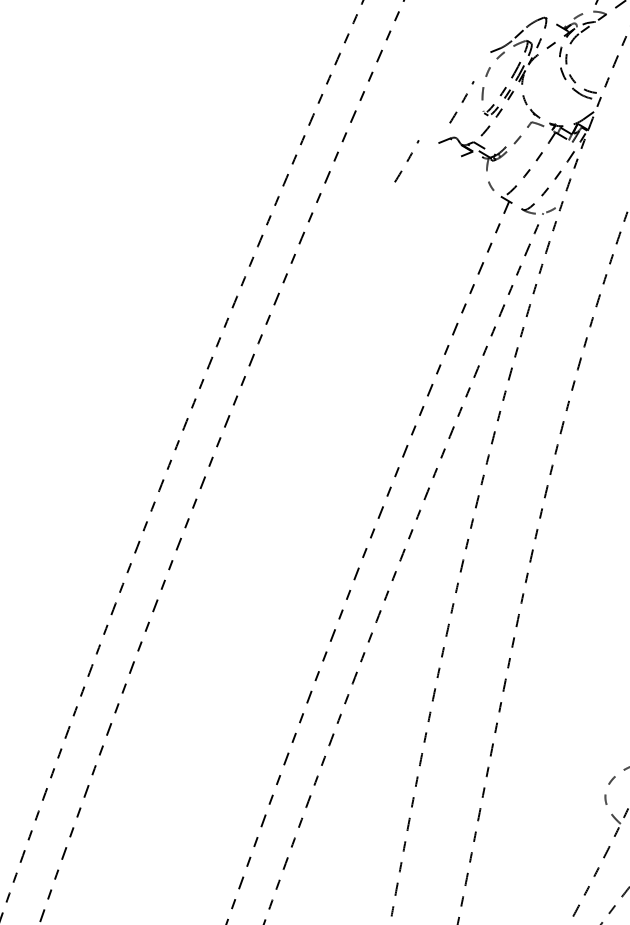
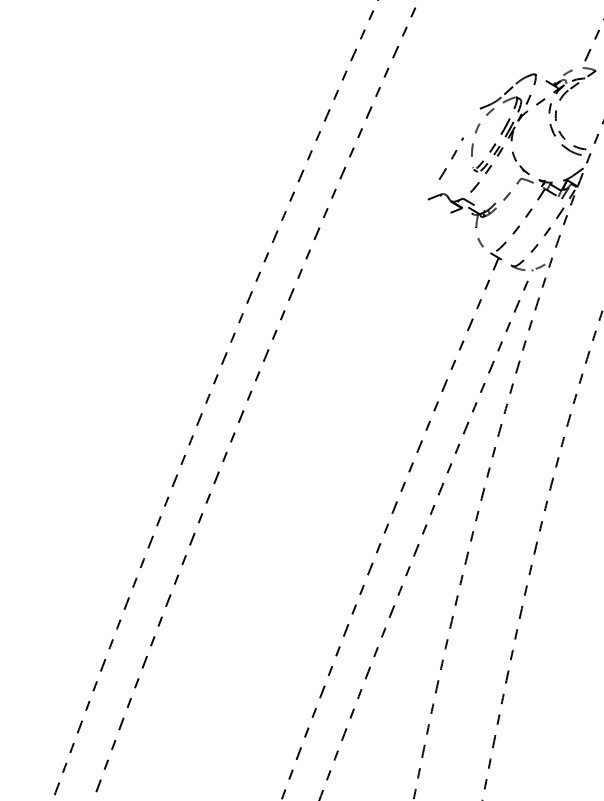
arc: (406, 161) -> (395, 217), removed

